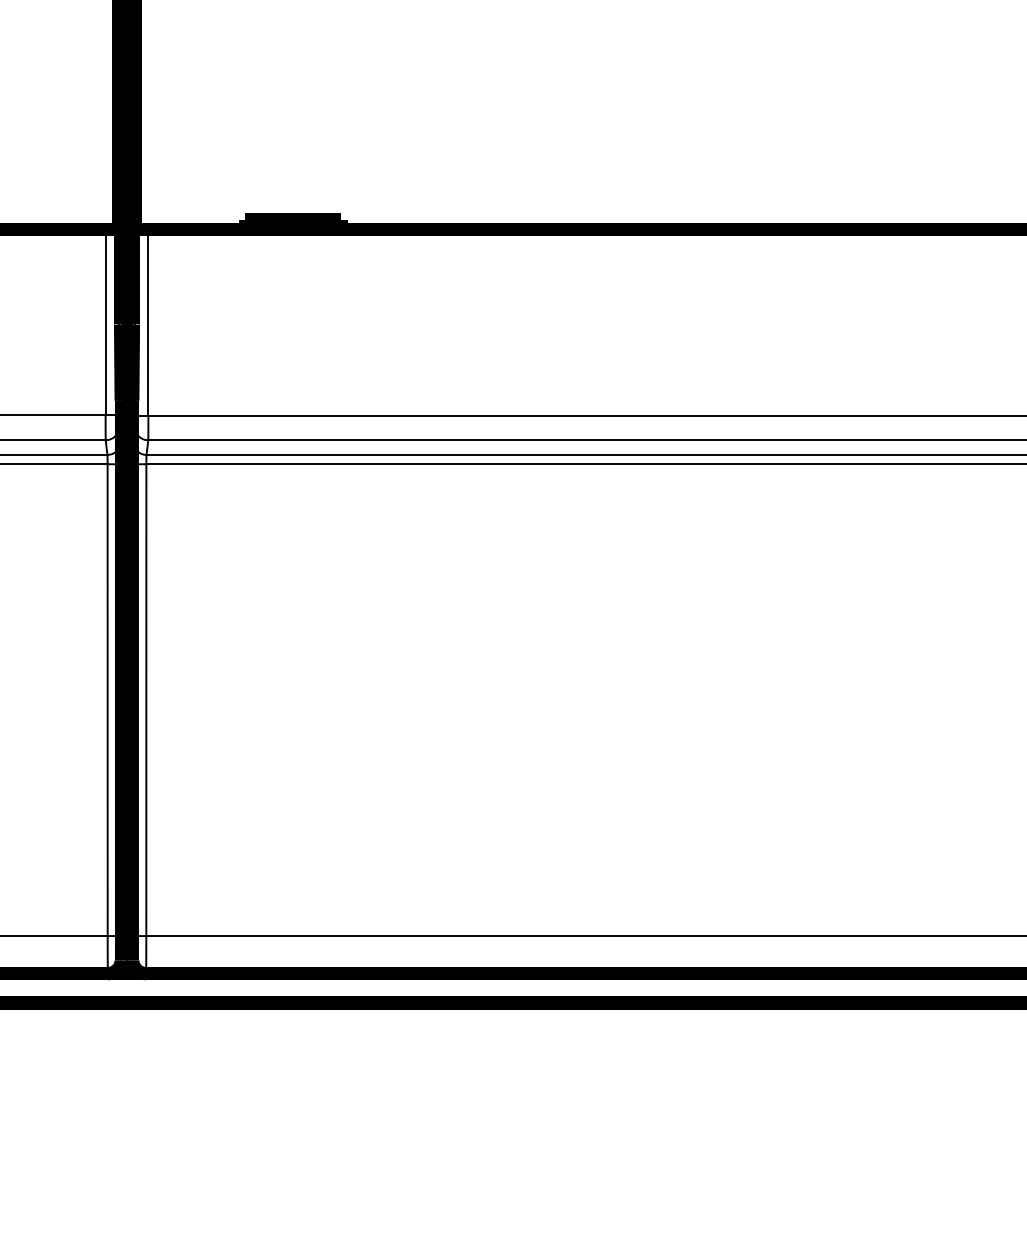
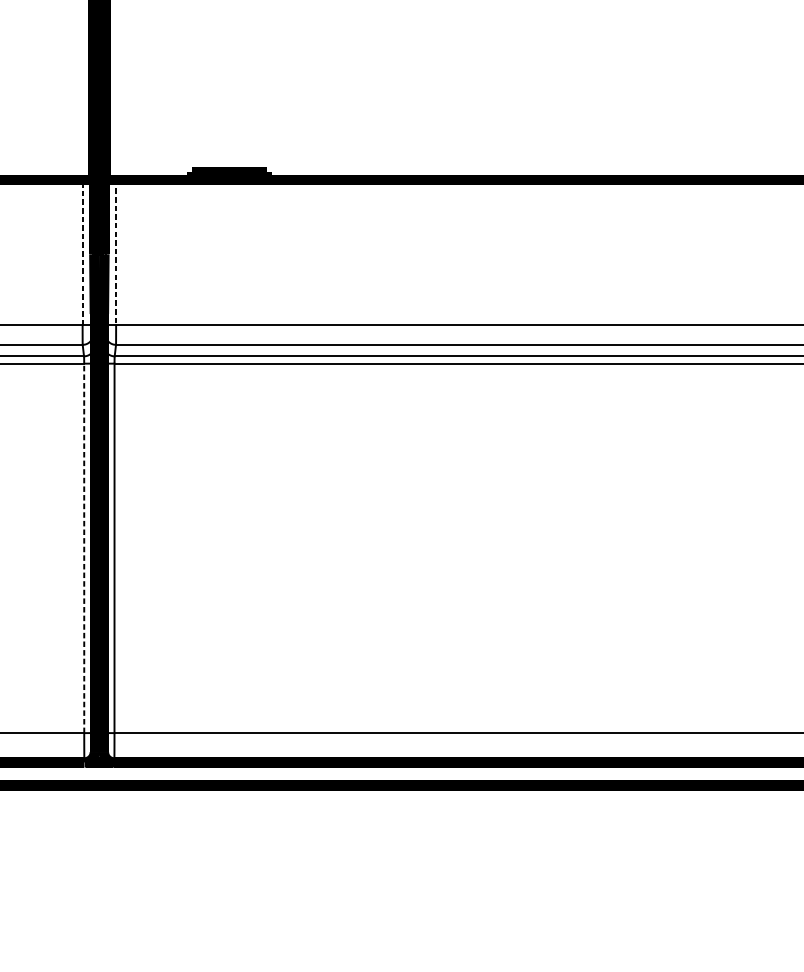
line: (105, 322) -> (82, 252), solid -> dashed
line: (148, 323) -> (116, 253), solid -> dashed
line: (107, 700) -> (84, 548), solid -> dashed

